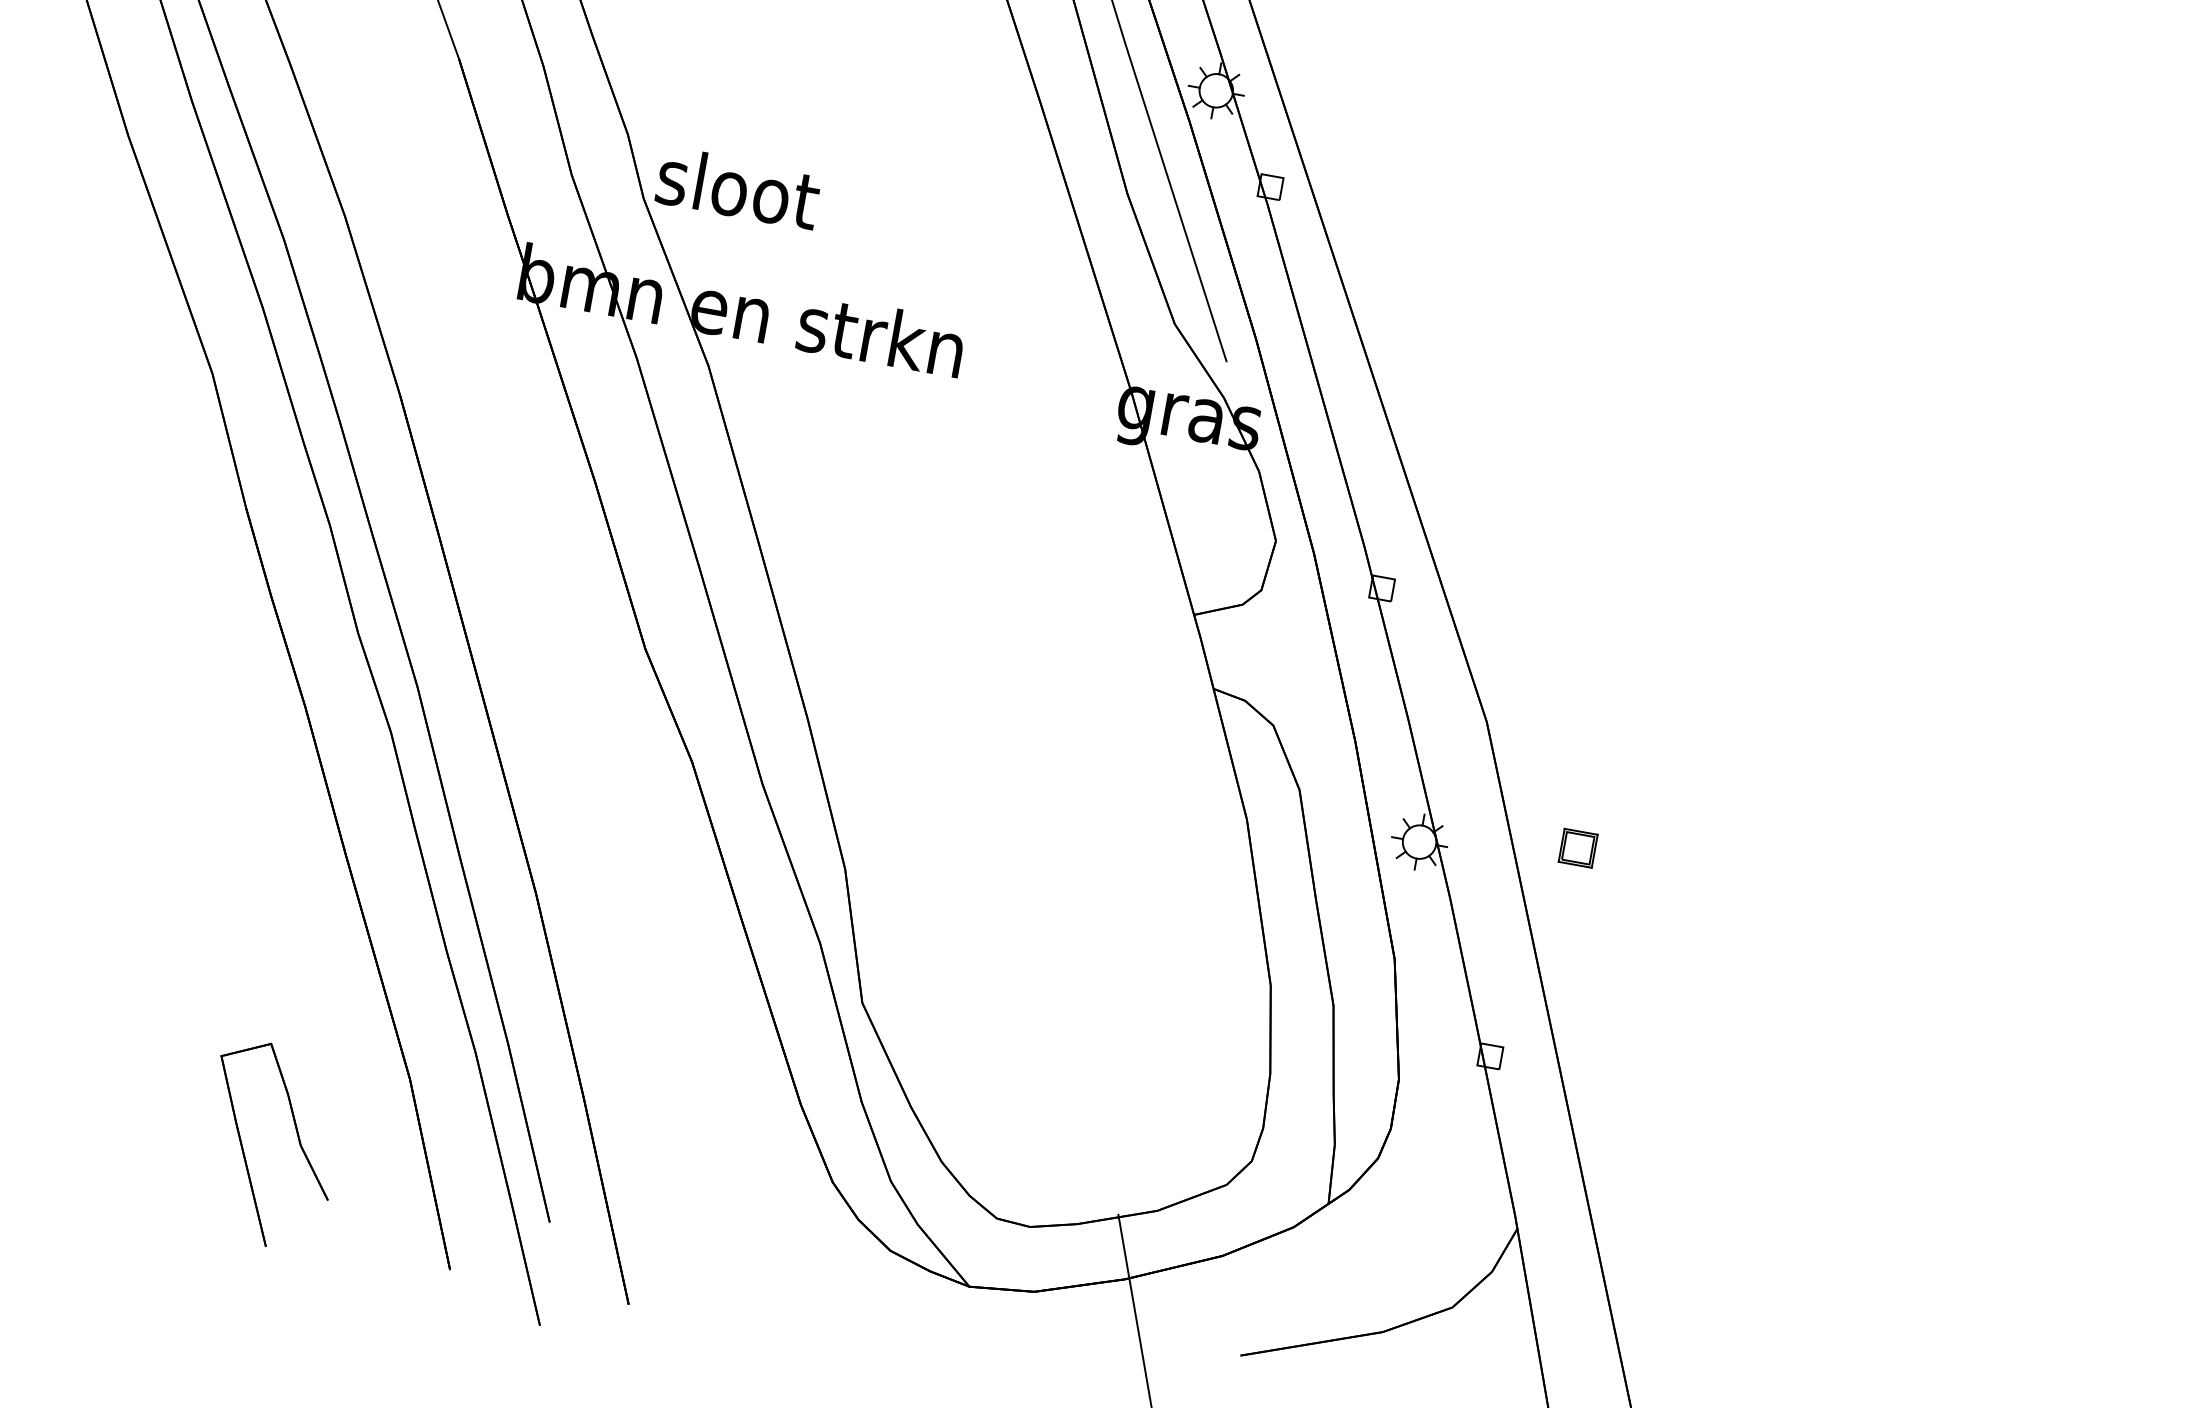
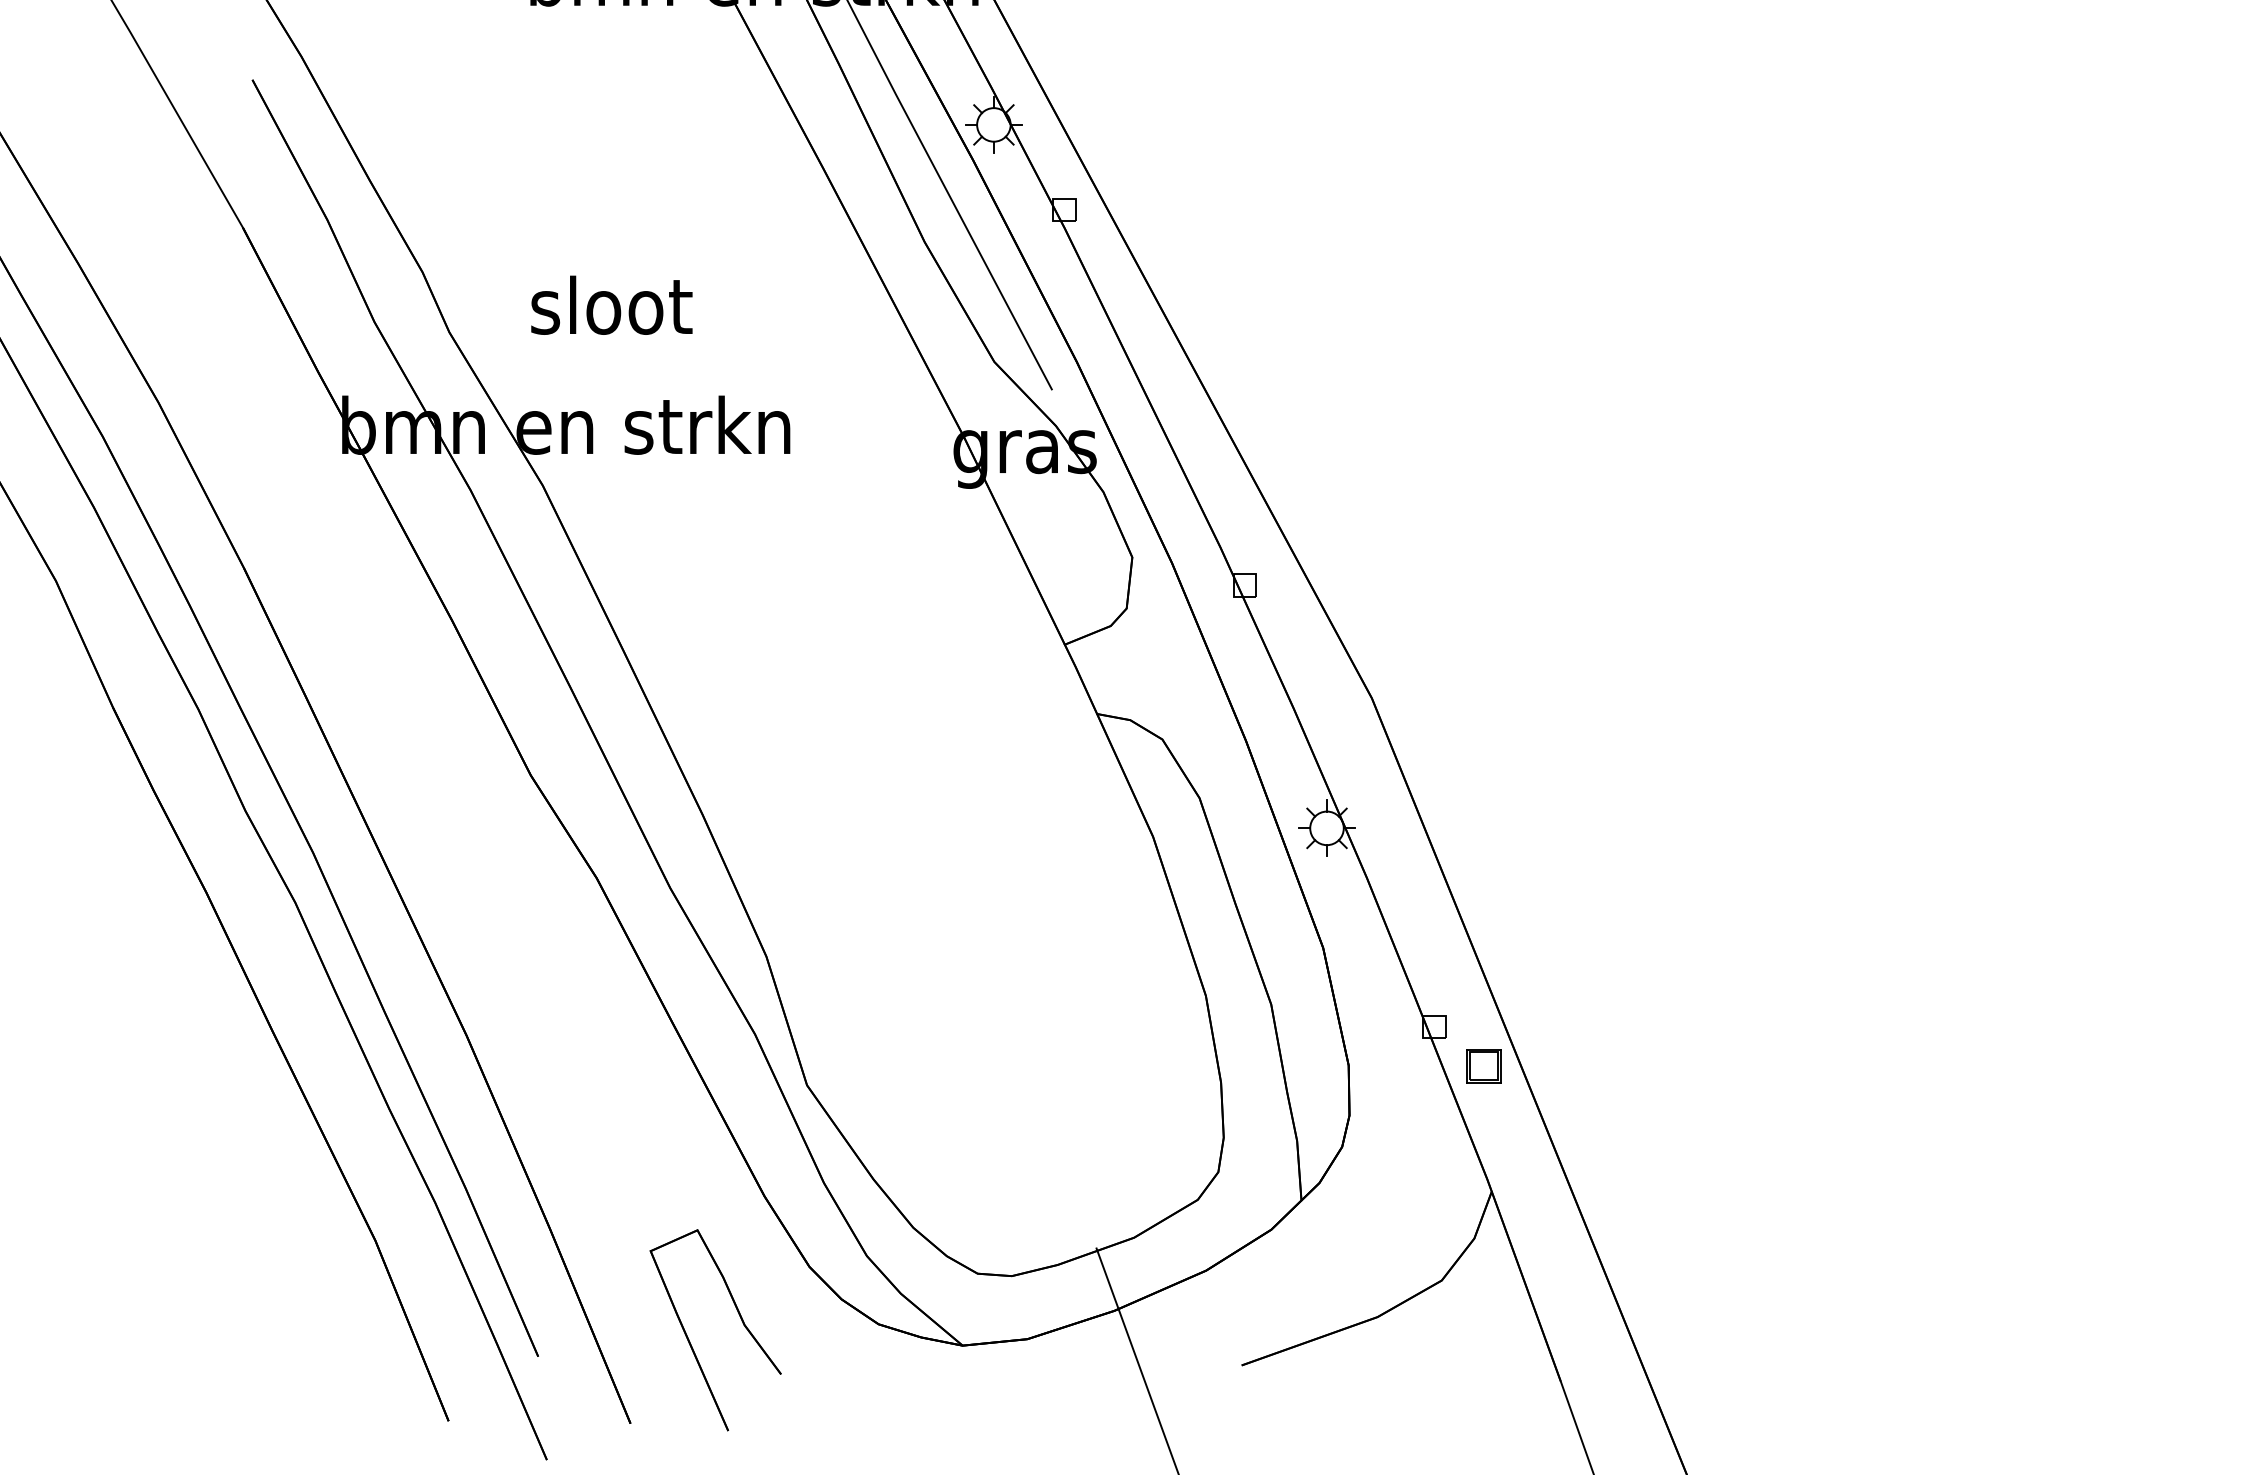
text: (738, 187) -> (611, 304), moved
part: (1577, 848) -> (1483, 1066), moved
part: (244, 1152) -> (690, 1341), moved

